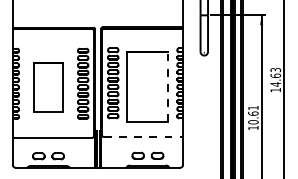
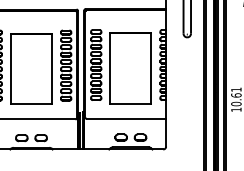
line: (168, 86) -> (151, 68), dashed -> solid
part: (48, 87) -> (31, 69), size x1.43
line: (143, 137) -> (126, 119), dashed -> solid

